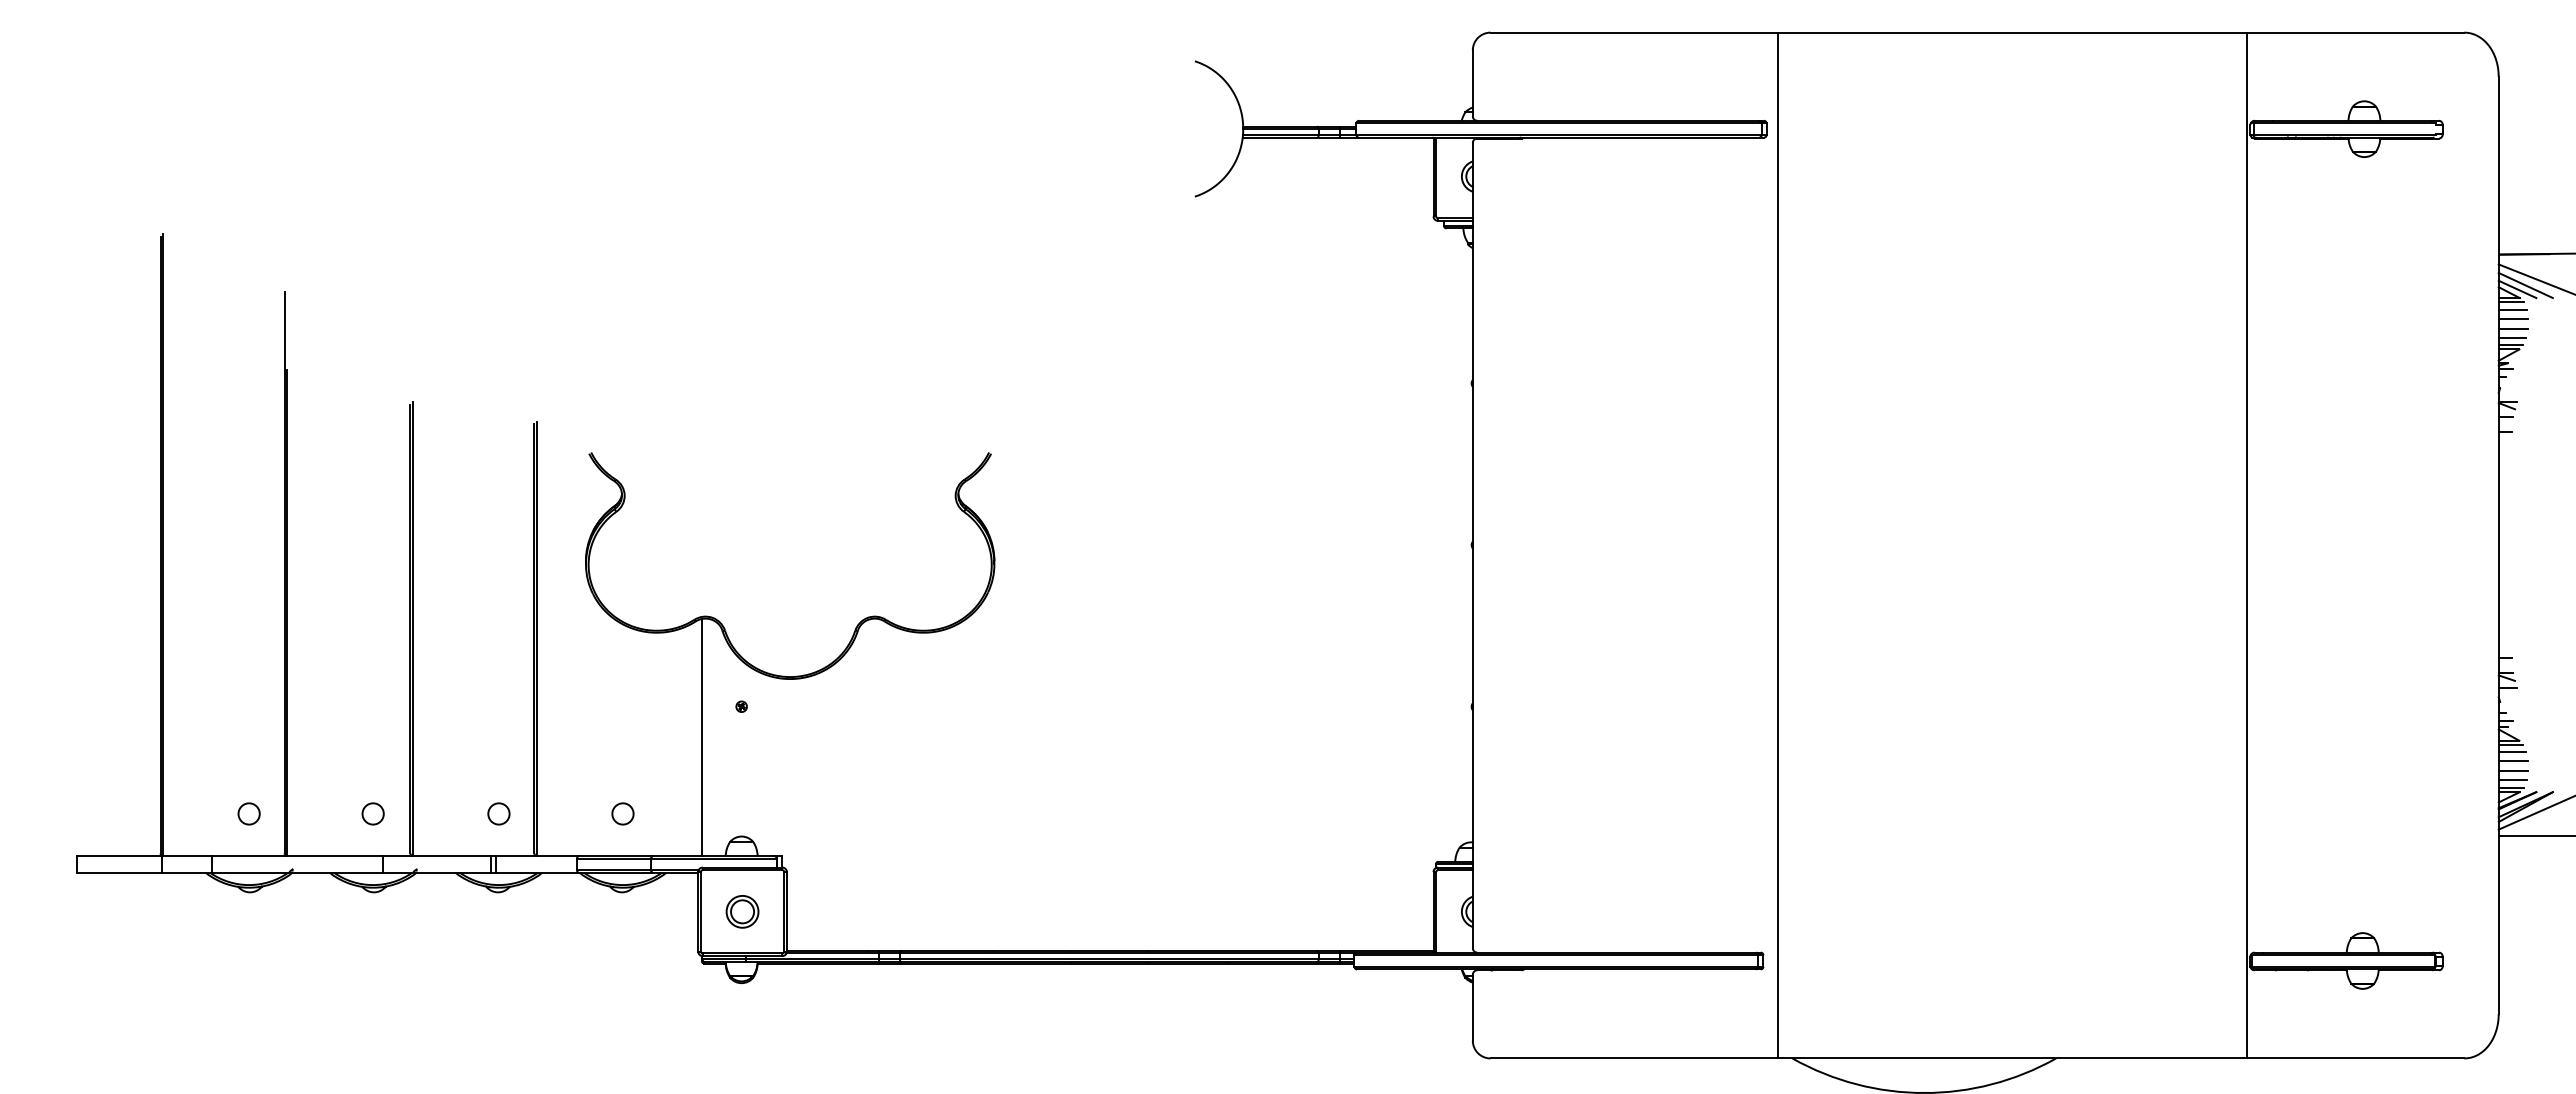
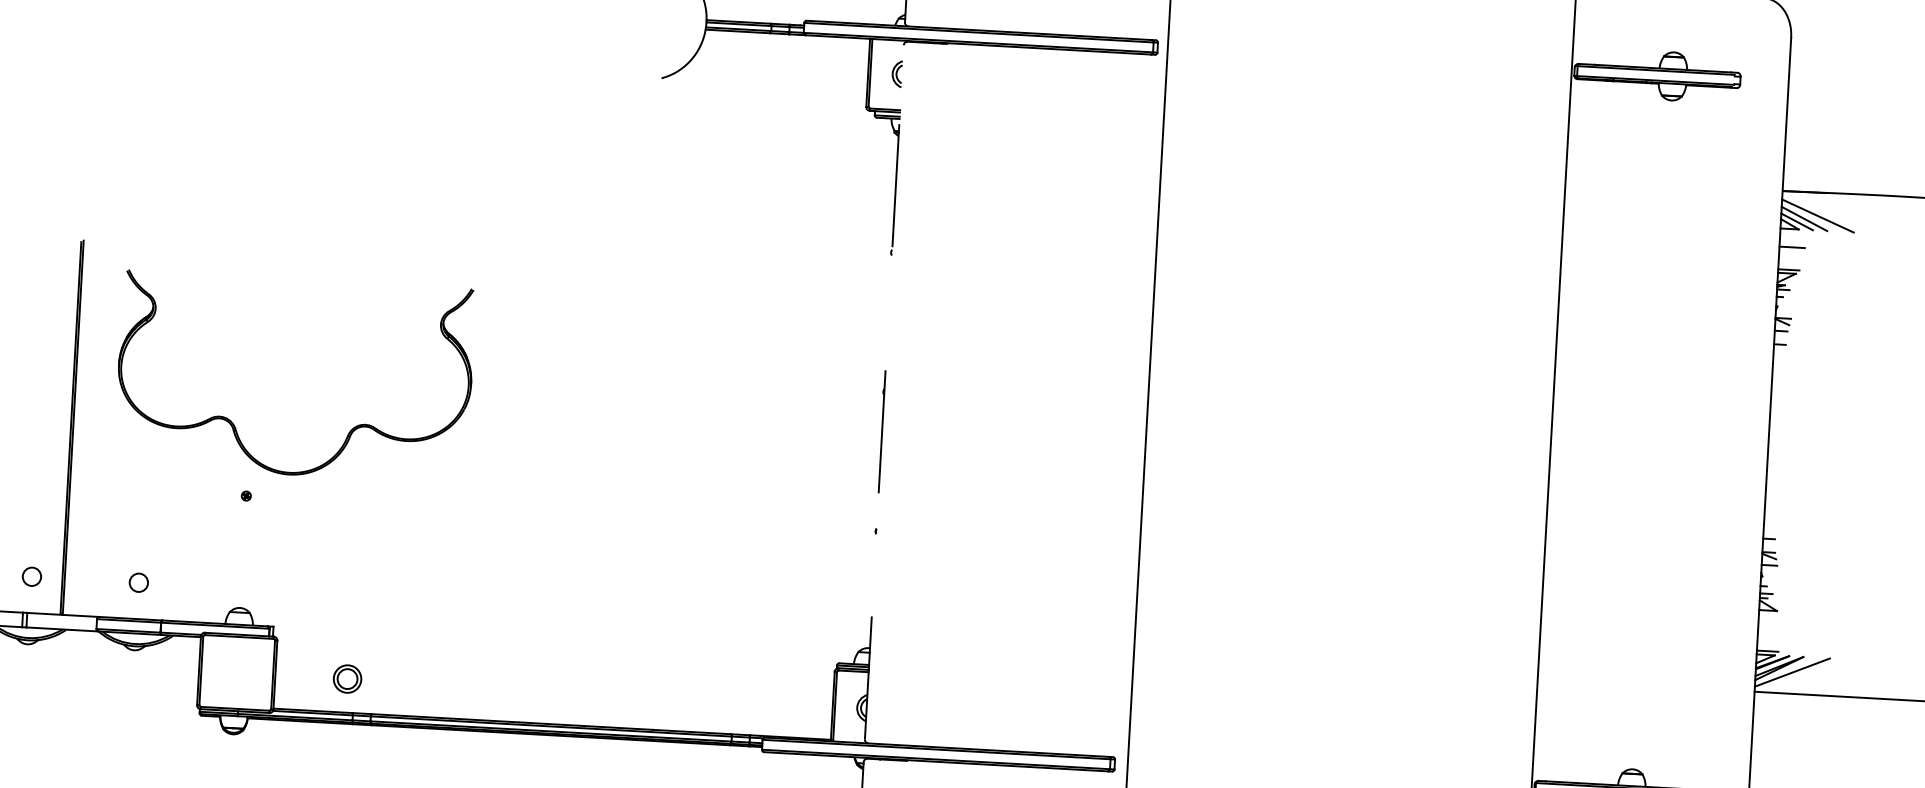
line: (2510, 302) -> (1790, 232), removed
line: (2512, 309) -> (1791, 239), removed
line: (2513, 329) -> (1791, 256), removed
line: (2512, 338) -> (1790, 264), removed
line: (1472, 545) -> (884, 392), solid -> dashed
line: (701, 737) -> (210, 520), removed
line: (2510, 744) -> (1769, 613), removed
line: (2512, 751) -> (1770, 620), removed
line: (2513, 761) -> (1770, 628), removed
line: (2513, 771) -> (1770, 637), removed
line: (2512, 780) -> (1769, 644), removed
part: (742, 911) -> (347, 678), moved

